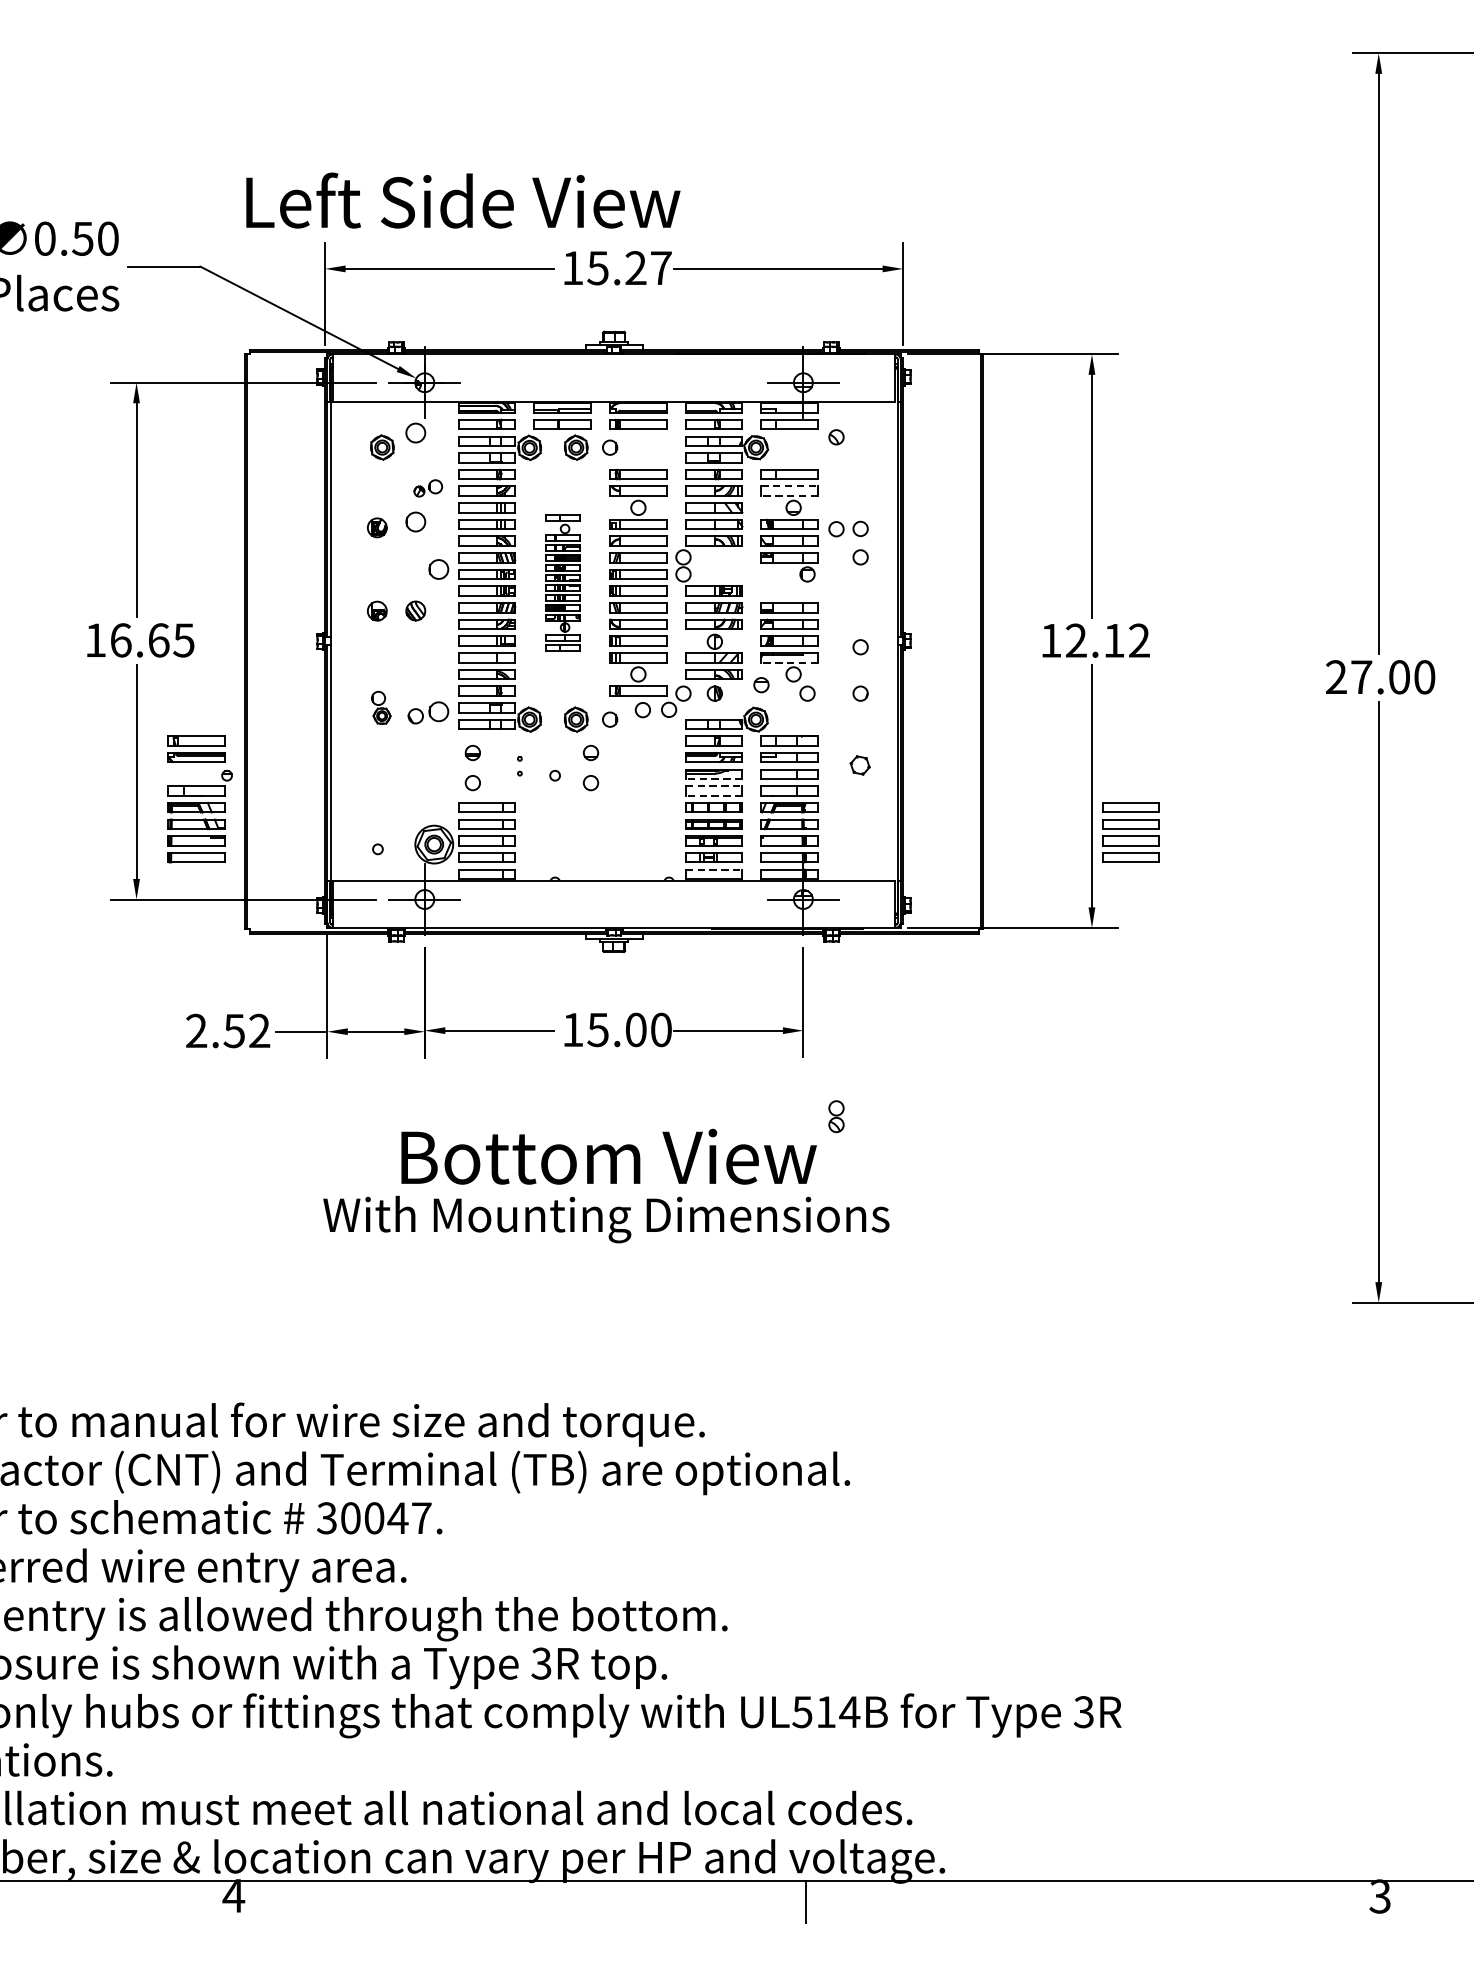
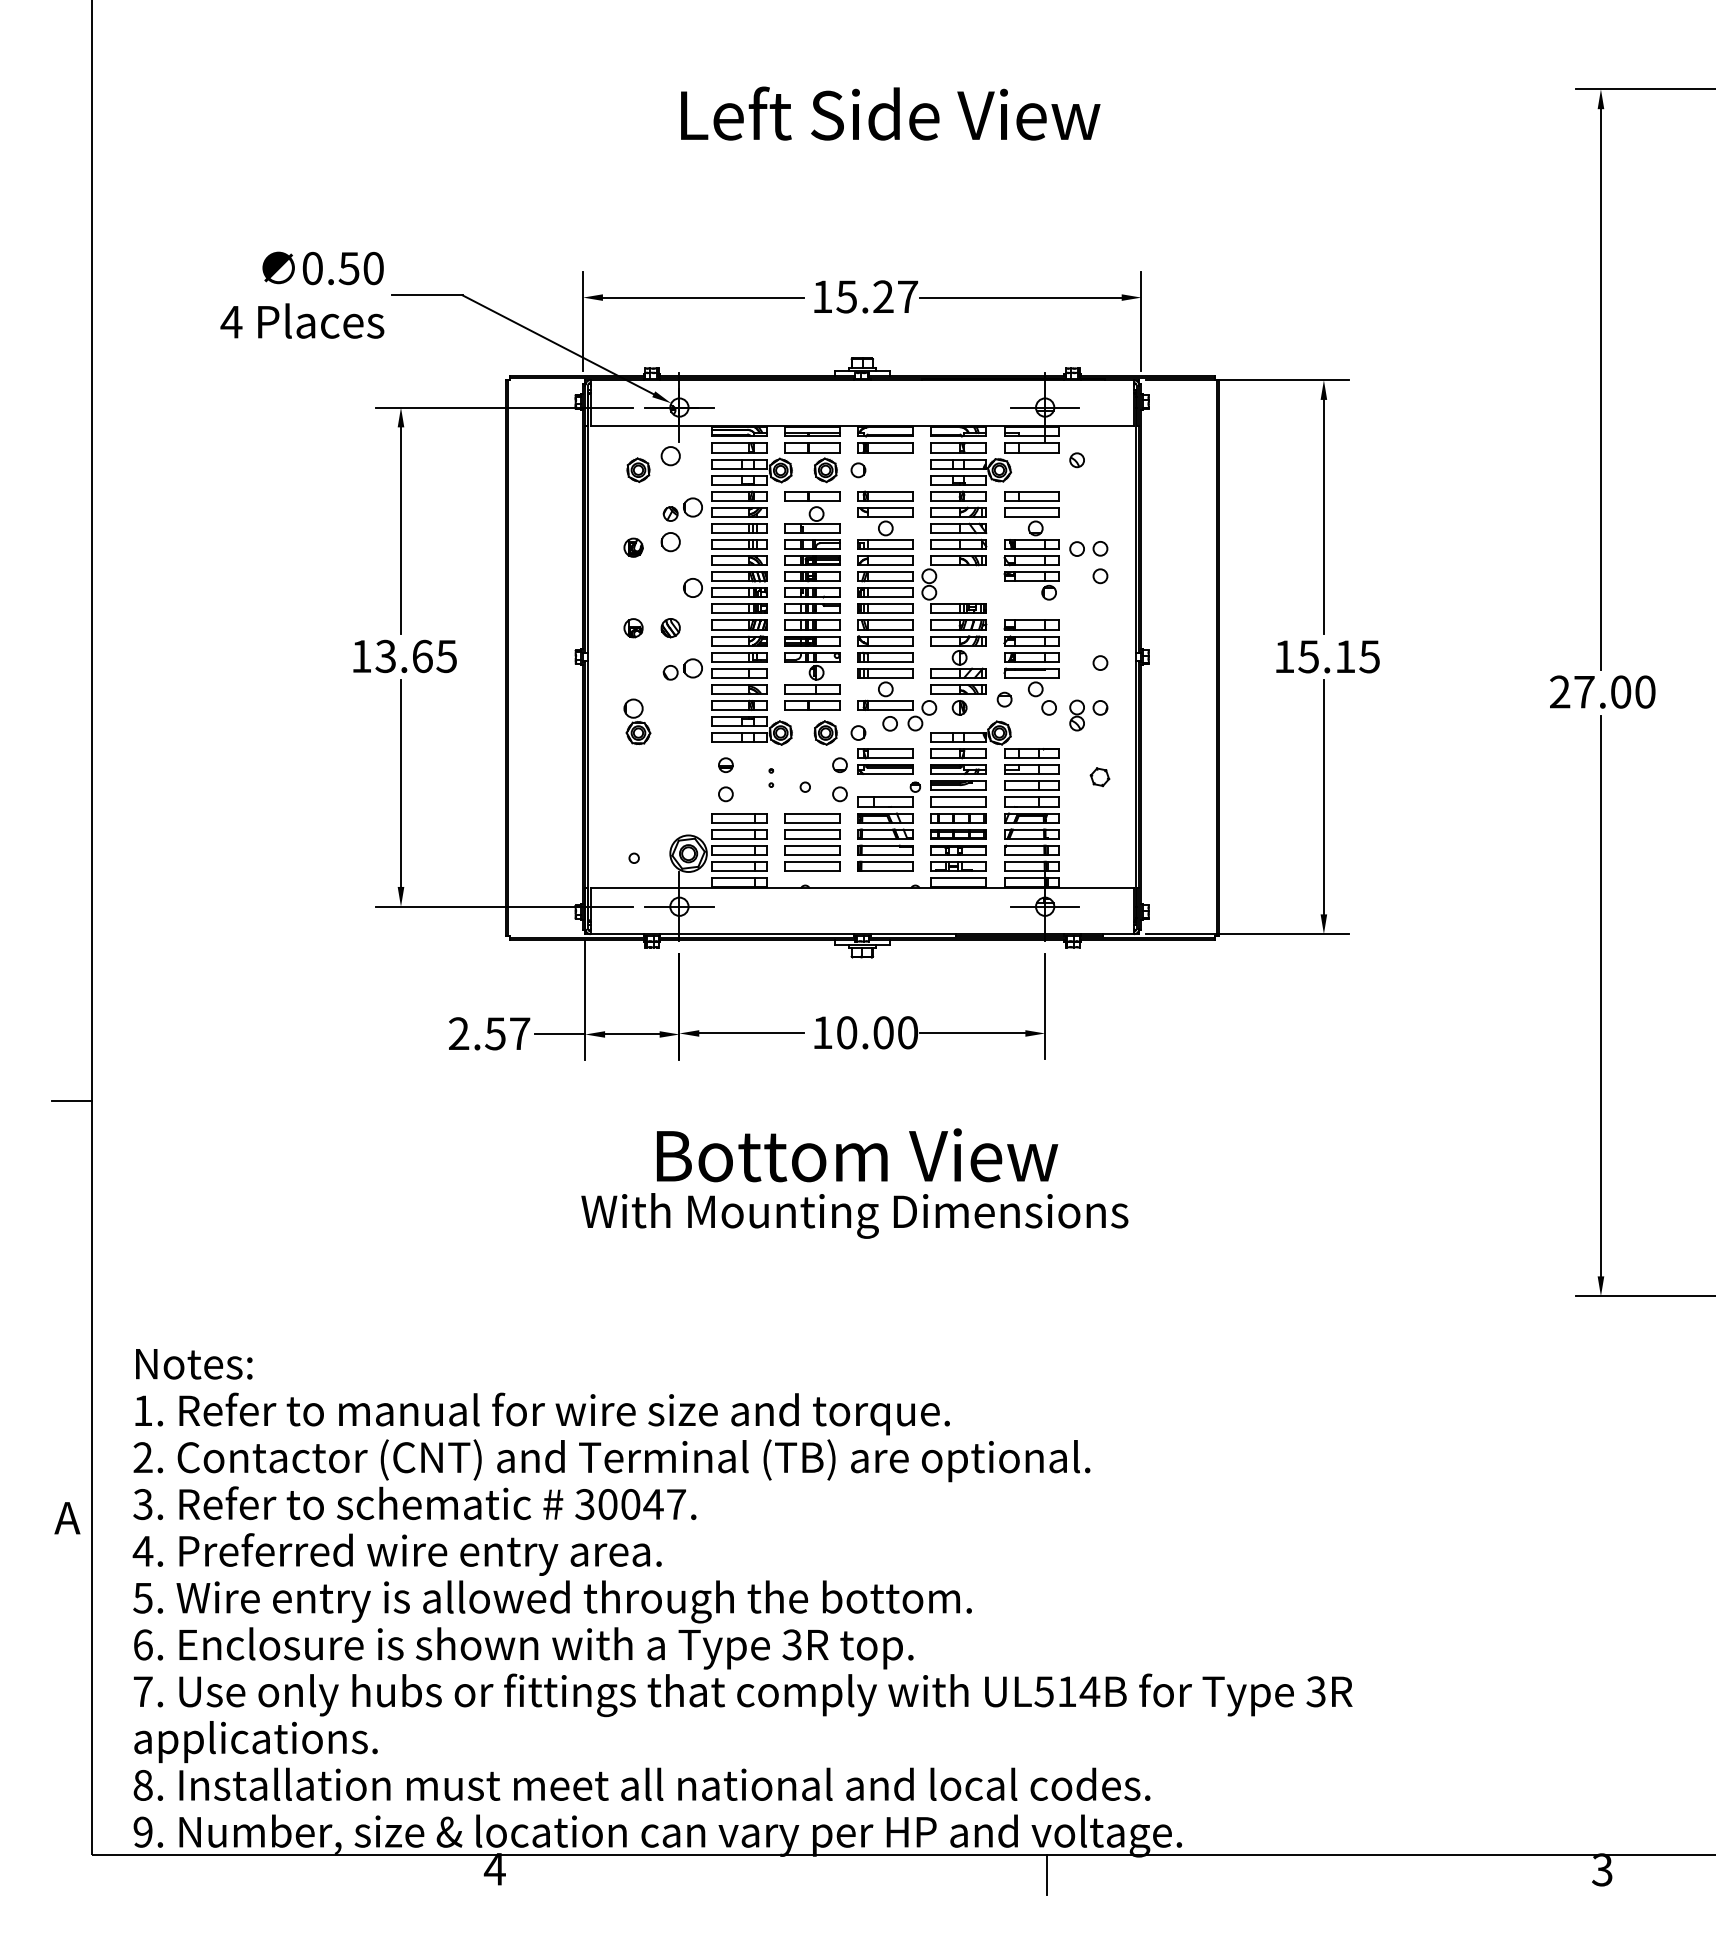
text: (463, 200) -> (890, 113), moved
line: (790, 486) -> (1032, 507), dashed -> solid
part: (427, 488) -> (682, 509), size x1.43
line: (789, 495) -> (1031, 516), dashed -> solid
part: (562, 582) -> (812, 600), size x1.67
text: (120, 640) -> (385, 656), 16.65 -> 13.65
text: (1107, 640) -> (1338, 656), 12.12 -> 15.15
line: (789, 662) -> (1031, 677), dashed -> solid
part: (381, 707) -> (637, 721), size x1.43
part: (427, 712) -> (682, 669), moved
line: (713, 779) -> (958, 790), dashed -> solid
line: (714, 786) -> (959, 797), dashed -> solid
line: (713, 795) -> (958, 806), dashed -> solid
part: (200, 798) -> (889, 809), moved
part: (1130, 832) -> (812, 842), moved
line: (714, 869) -> (959, 877), dashed -> solid
text: (597, 1029) -> (846, 1032), 15.00 -> 10.00
text: (259, 1030) -> (519, 1033), 2.52 -> 2.57
part: (835, 1116) -> (1076, 715), moved

